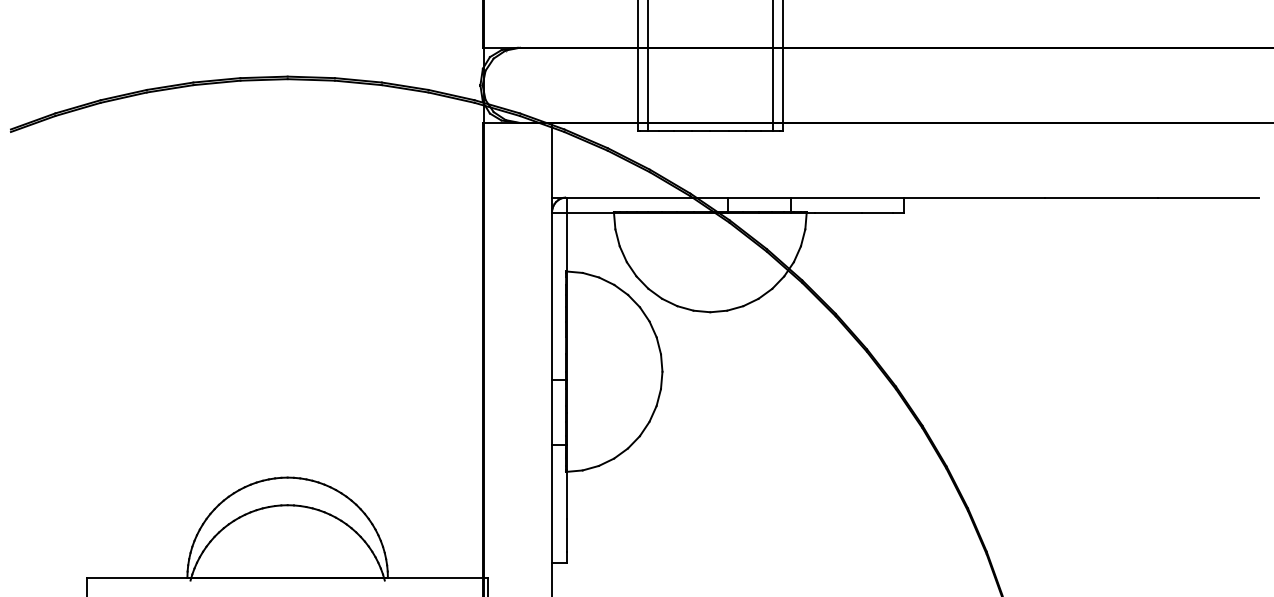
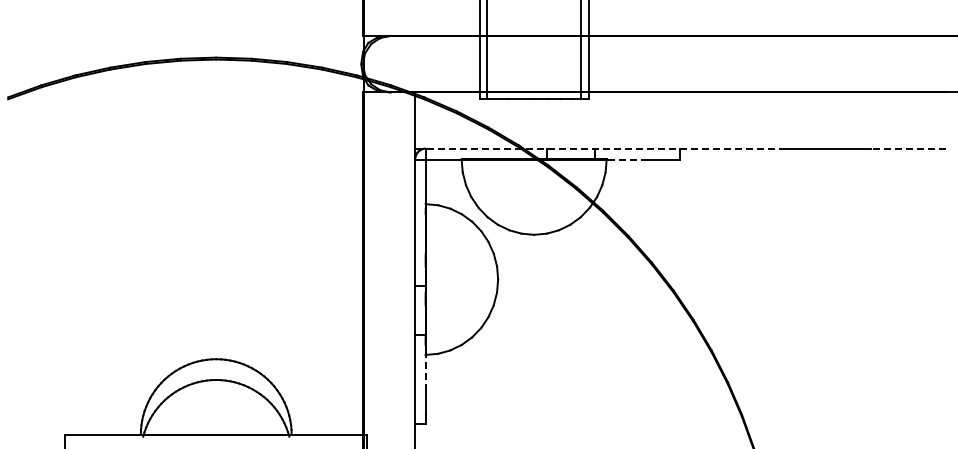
line: (797, 197) -> (599, 148), solid -> dashed
line: (1208, 197) -> (908, 148), solid -> dashed
line: (838, 212) -> (630, 159), solid -> dashed
line: (565, 493) -> (425, 371), solid -> dashed

